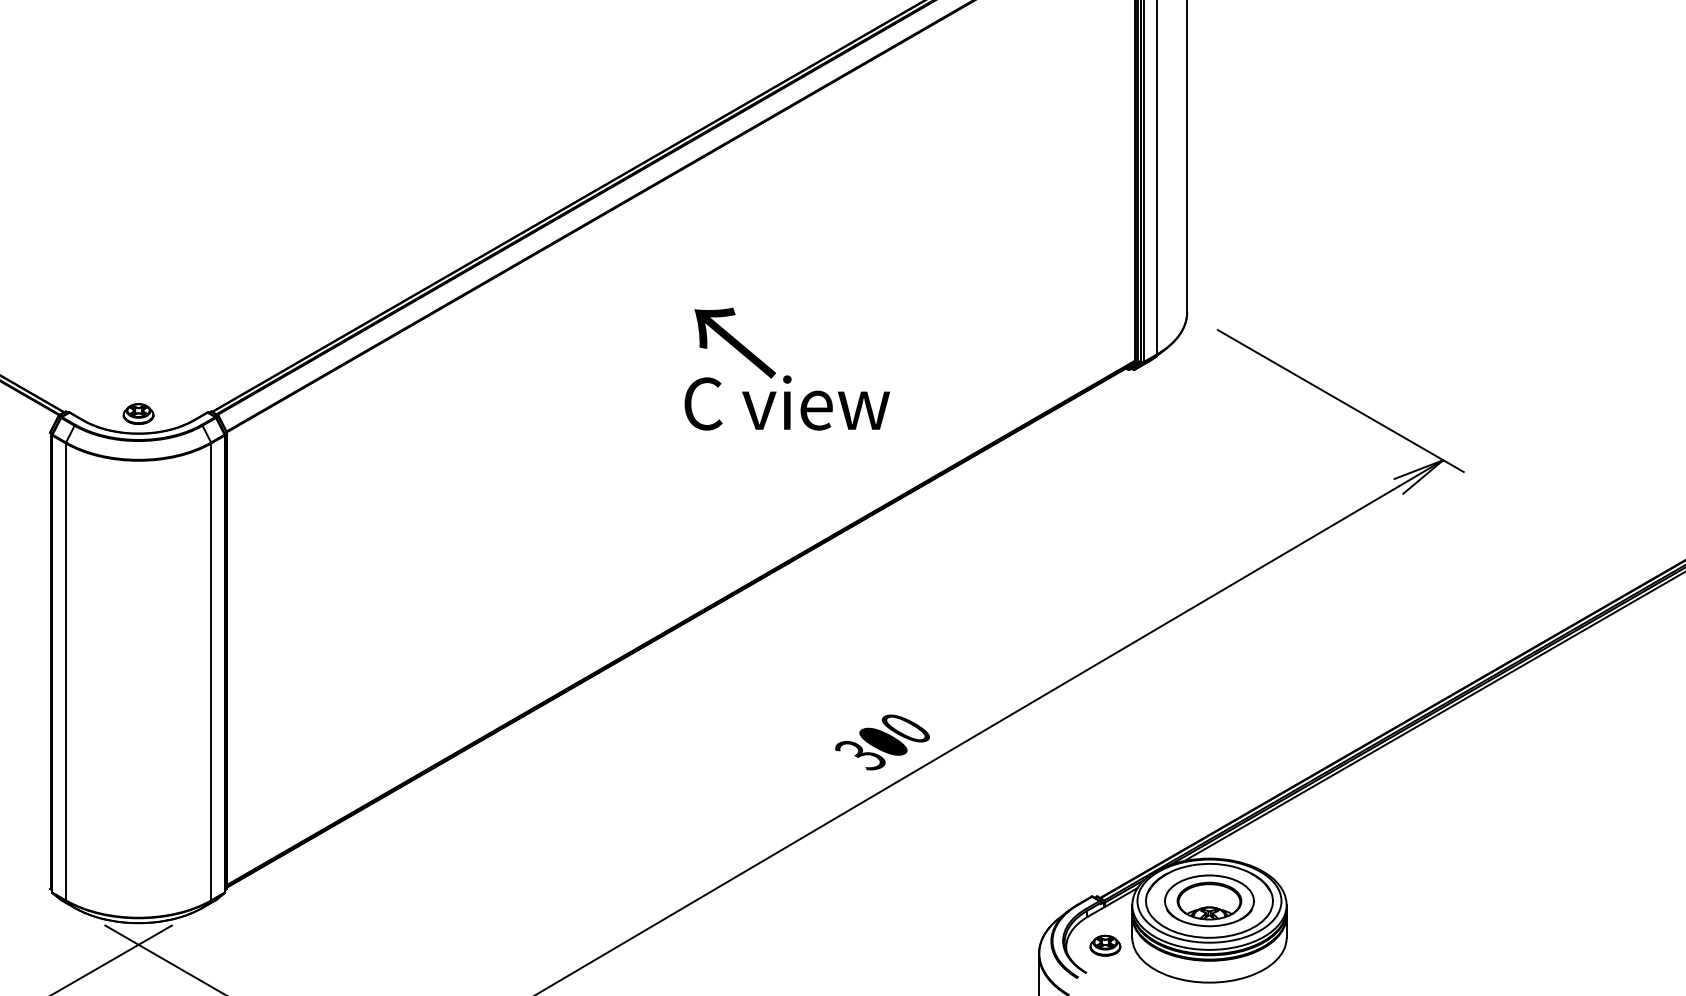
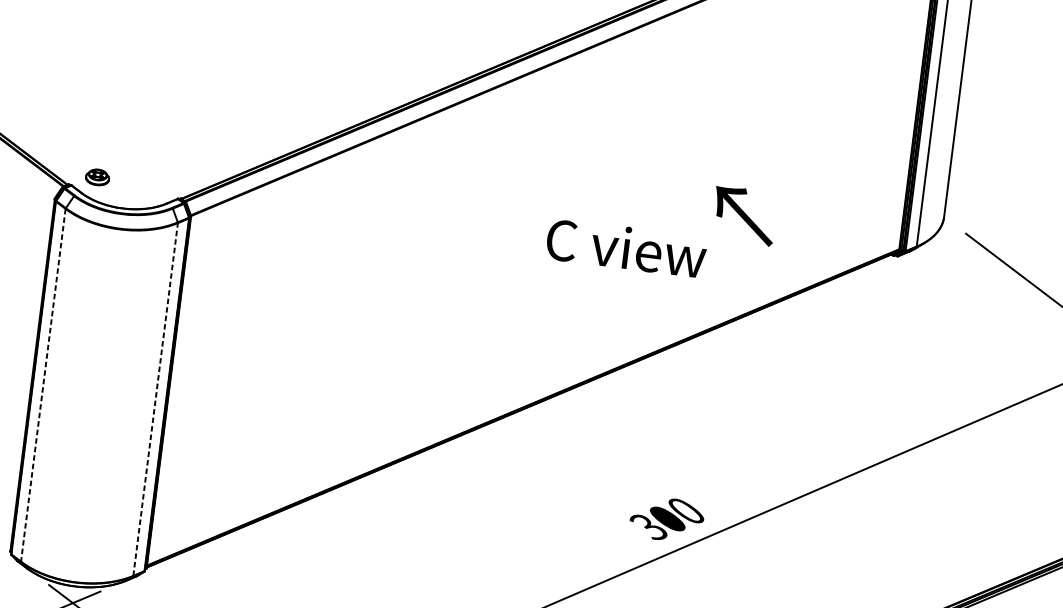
text: (734, 342) -> (743, 215), moved
part: (138, 413) -> (97, 176), moved
line: (211, 671) -> (155, 399), solid -> dashed
line: (65, 672) -> (42, 385), solid -> dashed

